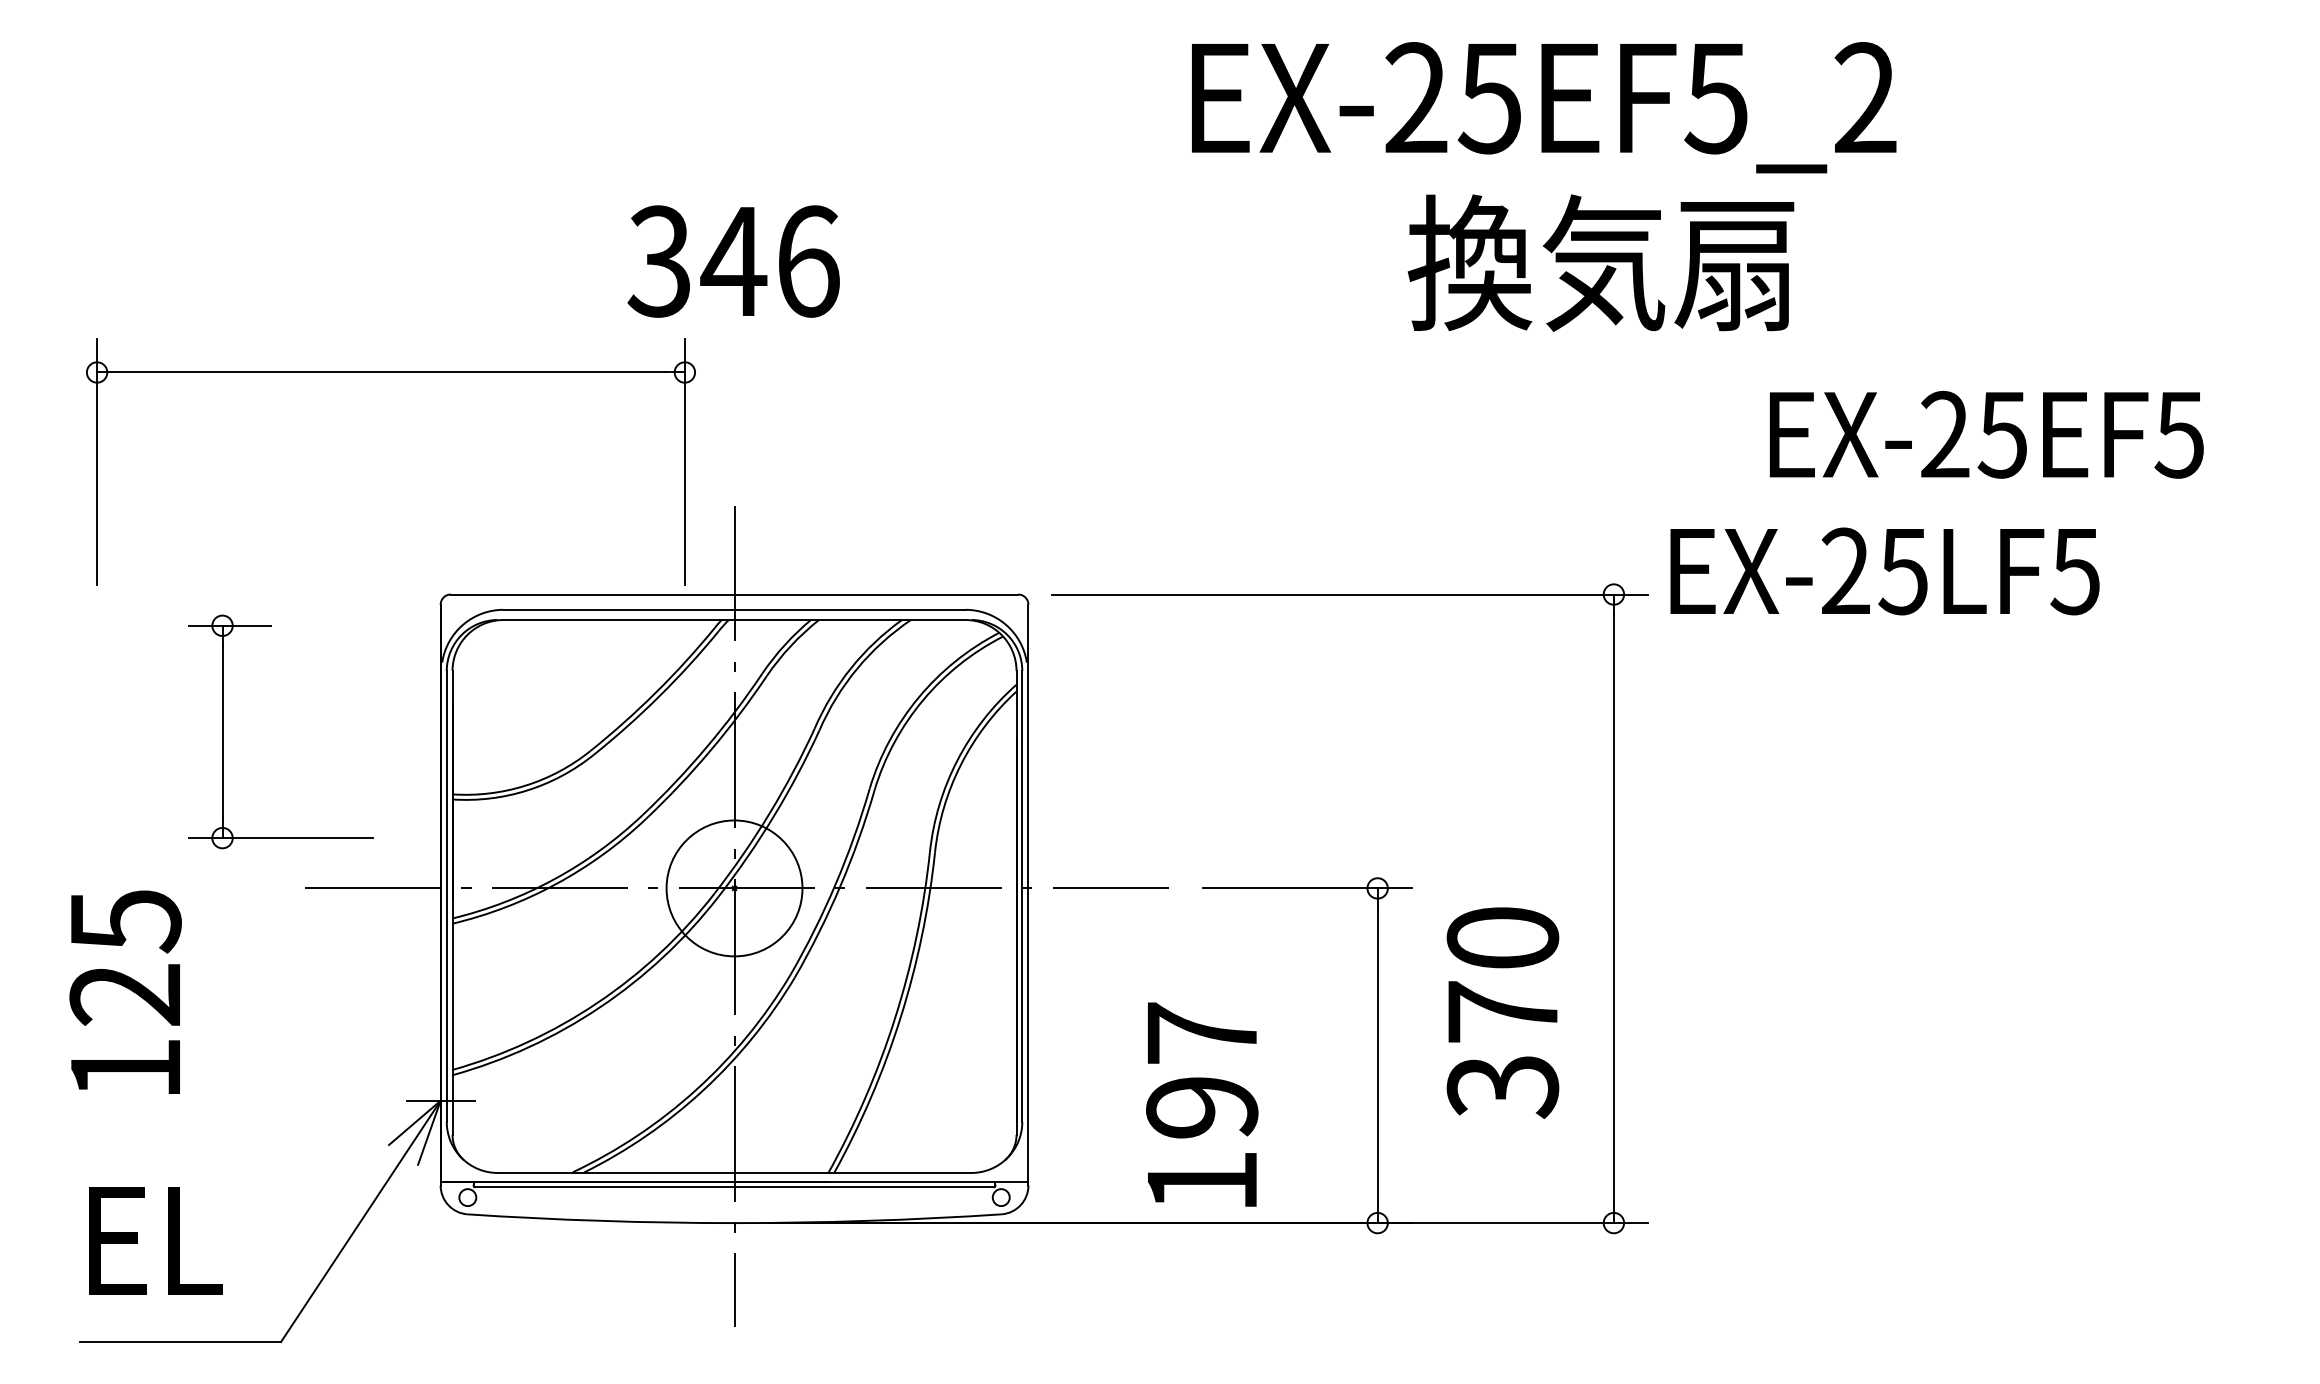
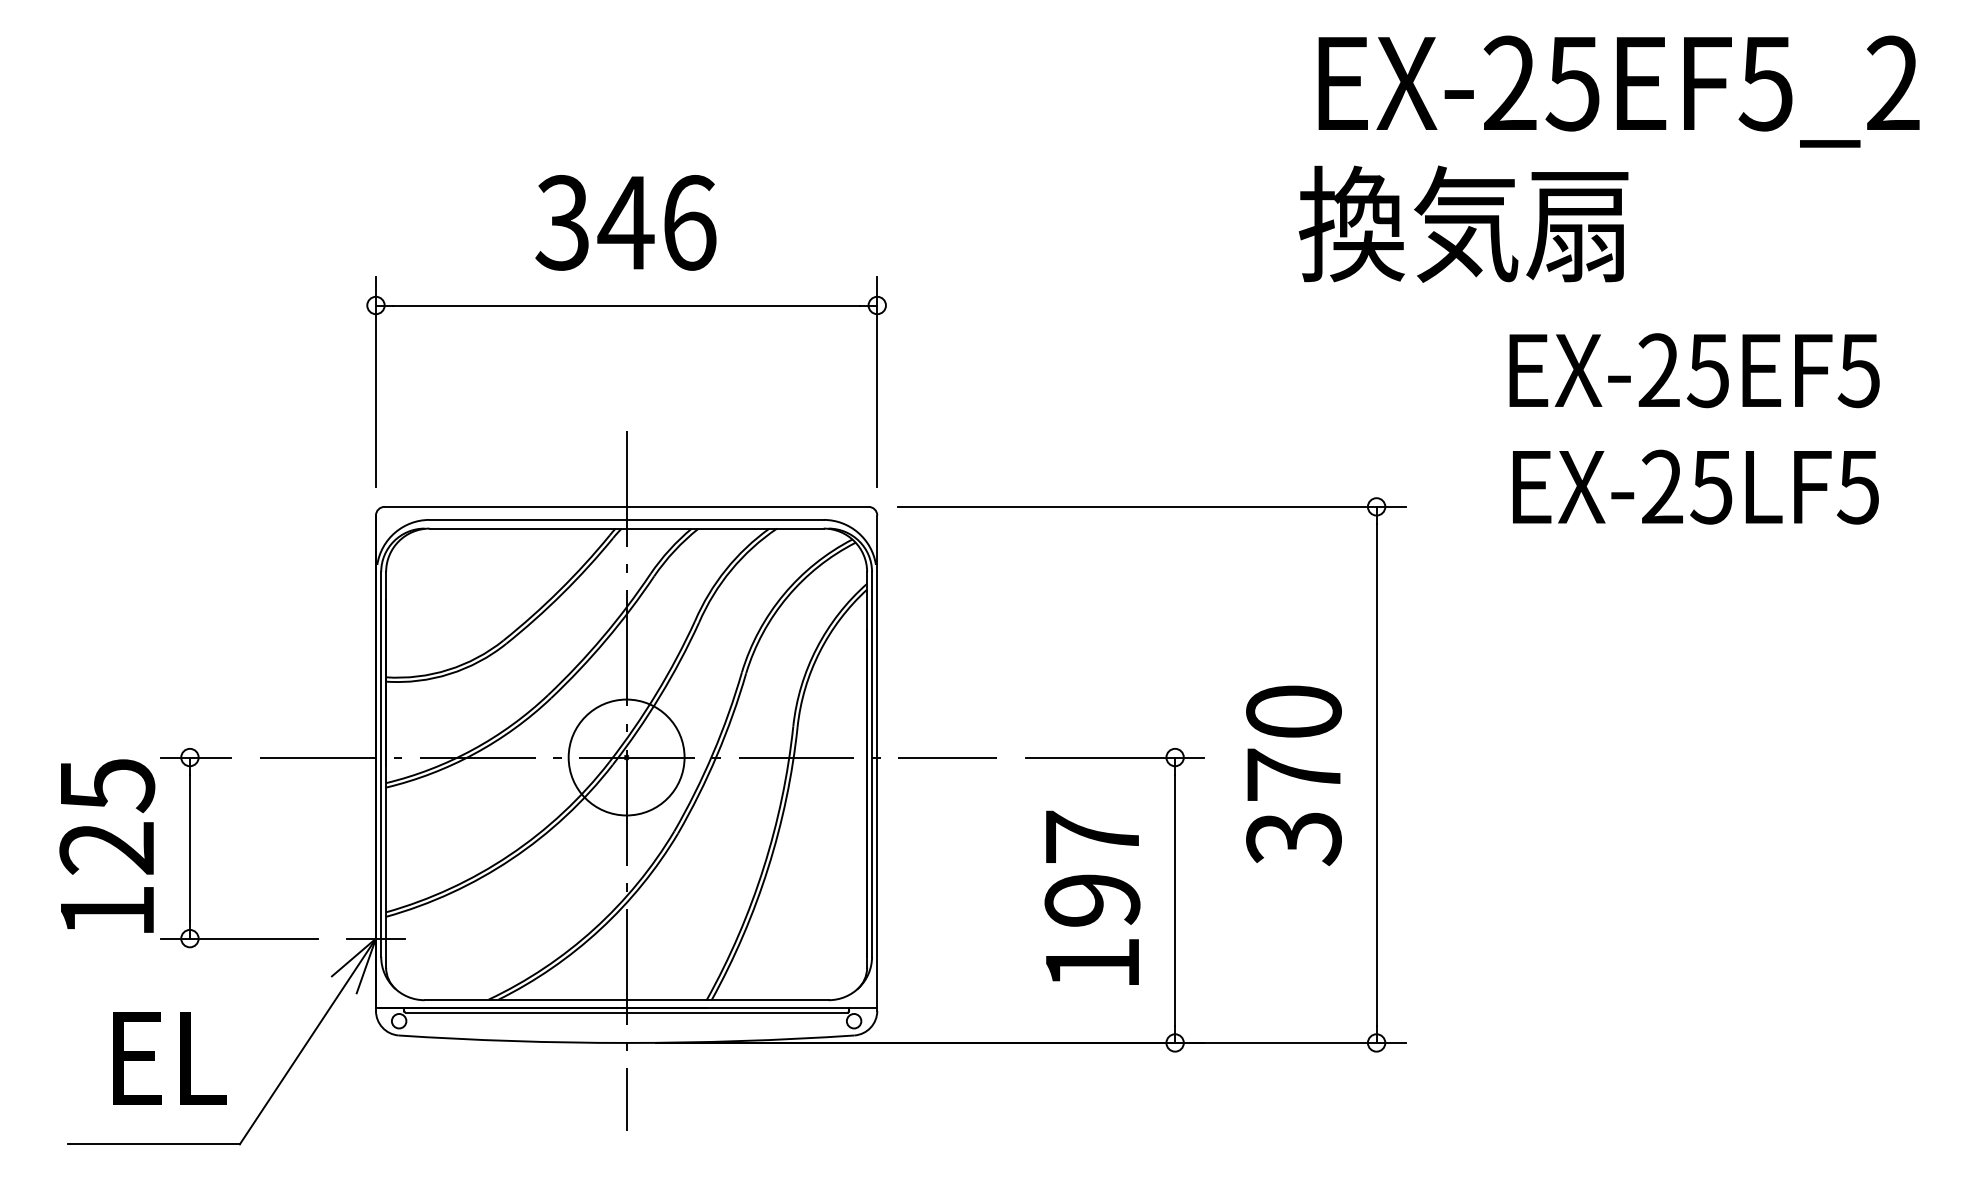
text: (1543, 107) -> (1618, 91), moved
text: (1600, 262) -> (1463, 223), moved
part: (390, 373) -> (626, 306), moved
text: (1884, 570) -> (1695, 486), moved
part: (223, 732) -> (190, 848), moved
text: (1502, 1012) -> (1293, 775), moved
text: (1202, 1104) -> (1092, 897), moved
text: (155, 1241) -> (169, 1058), moved

